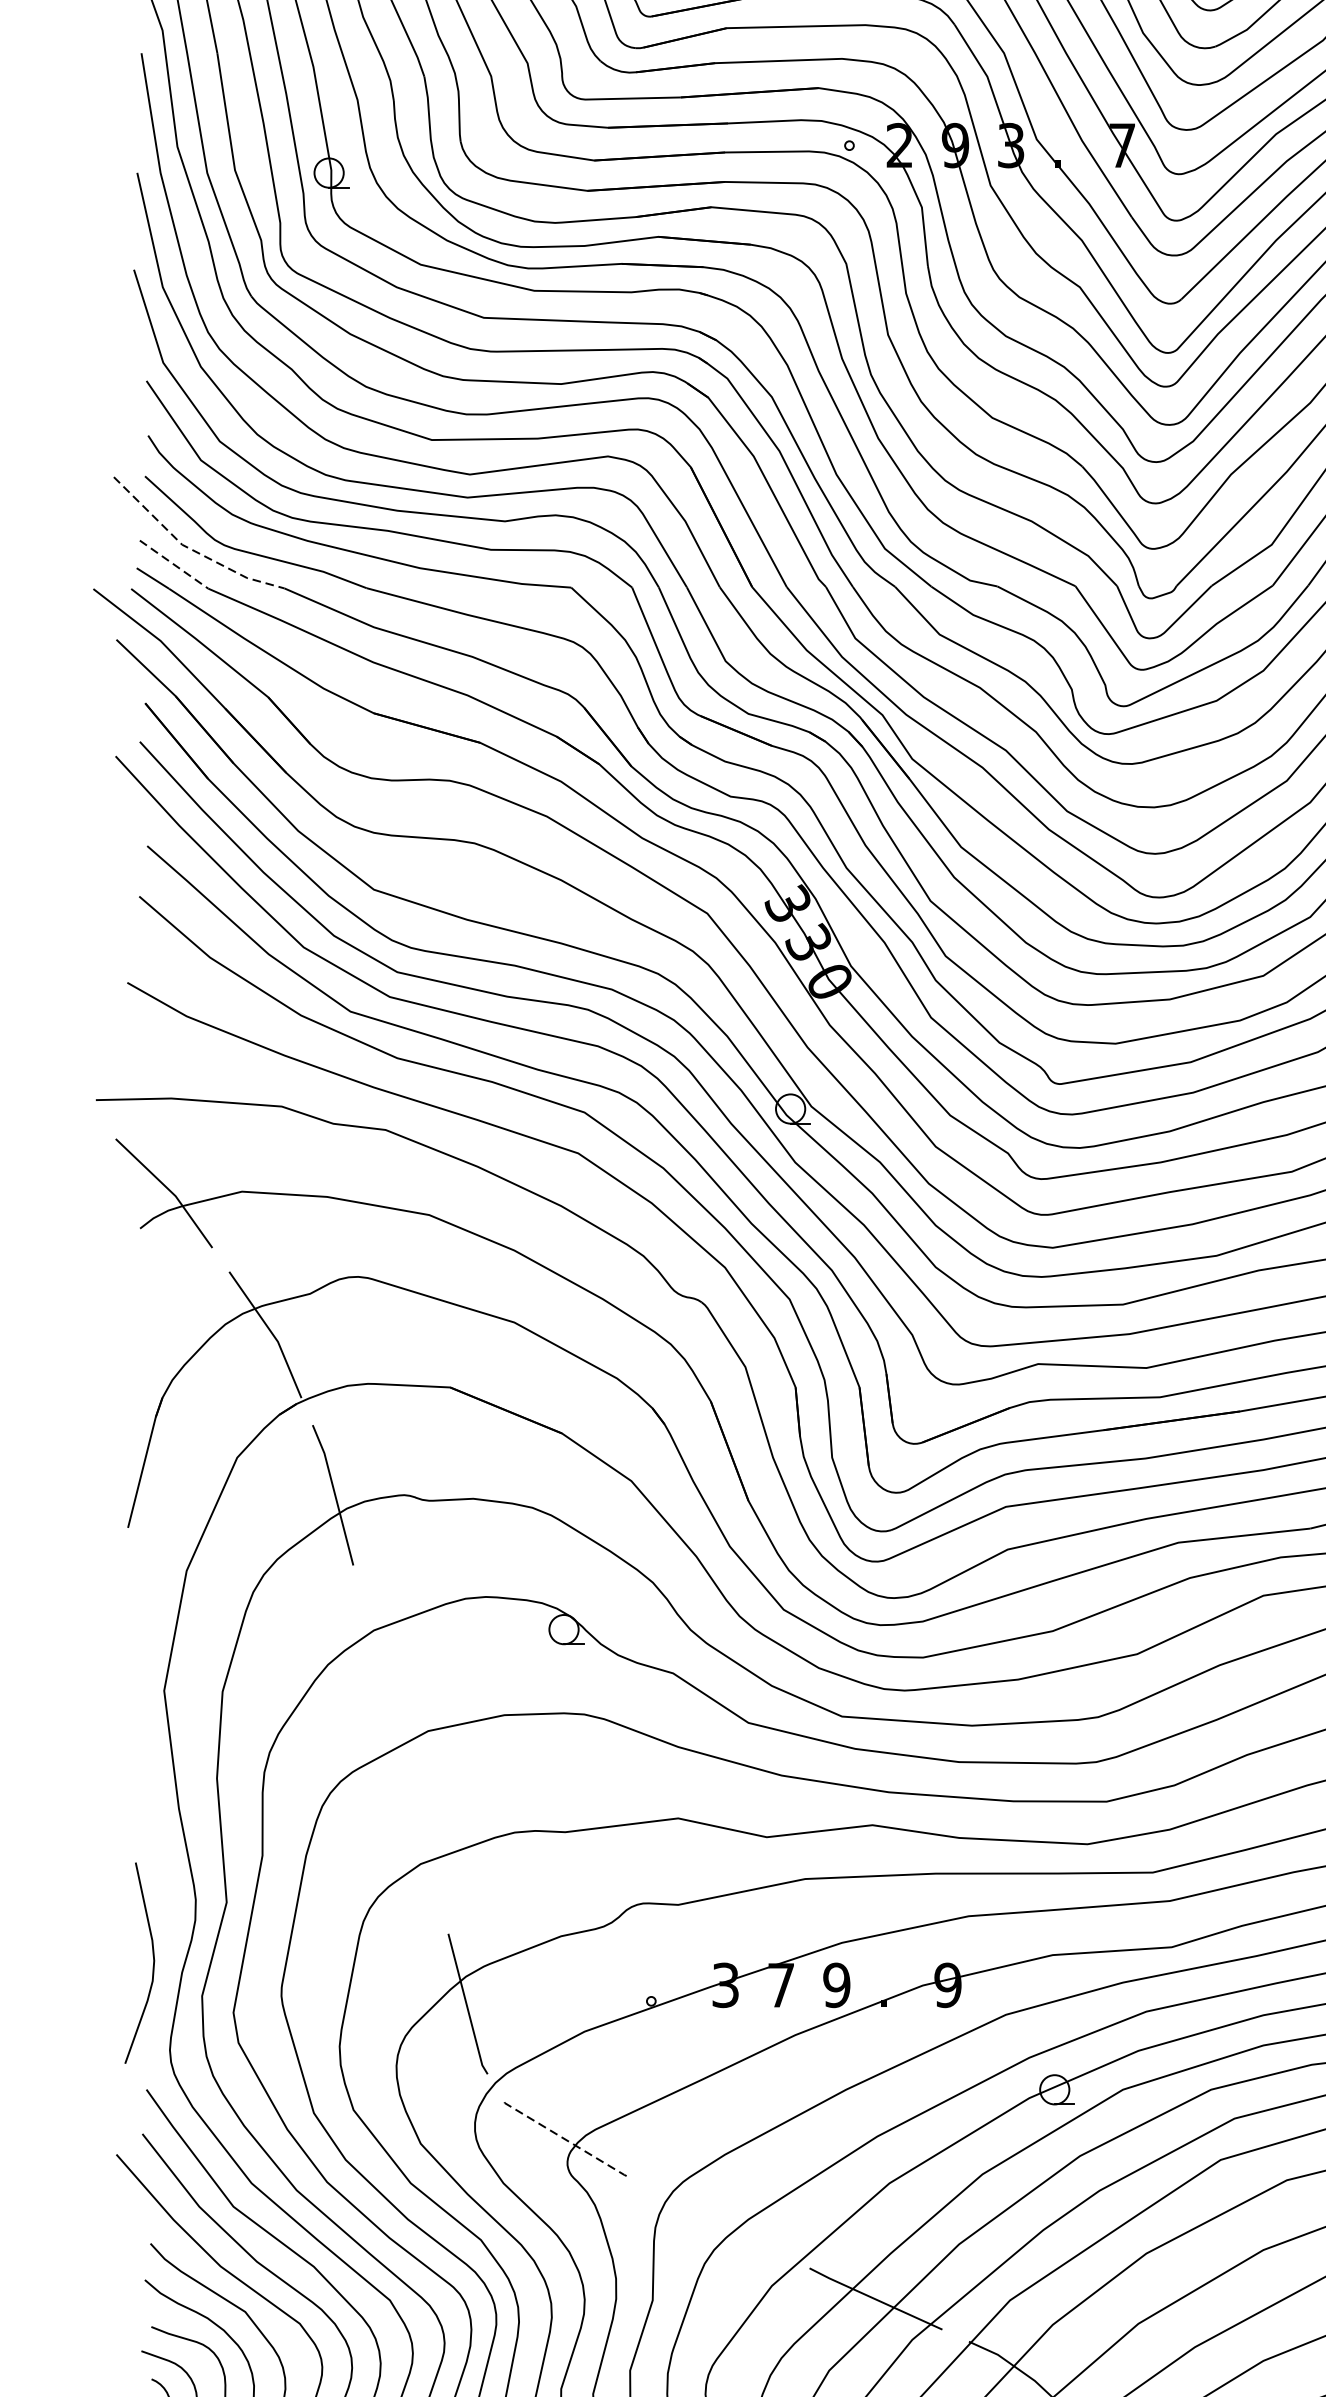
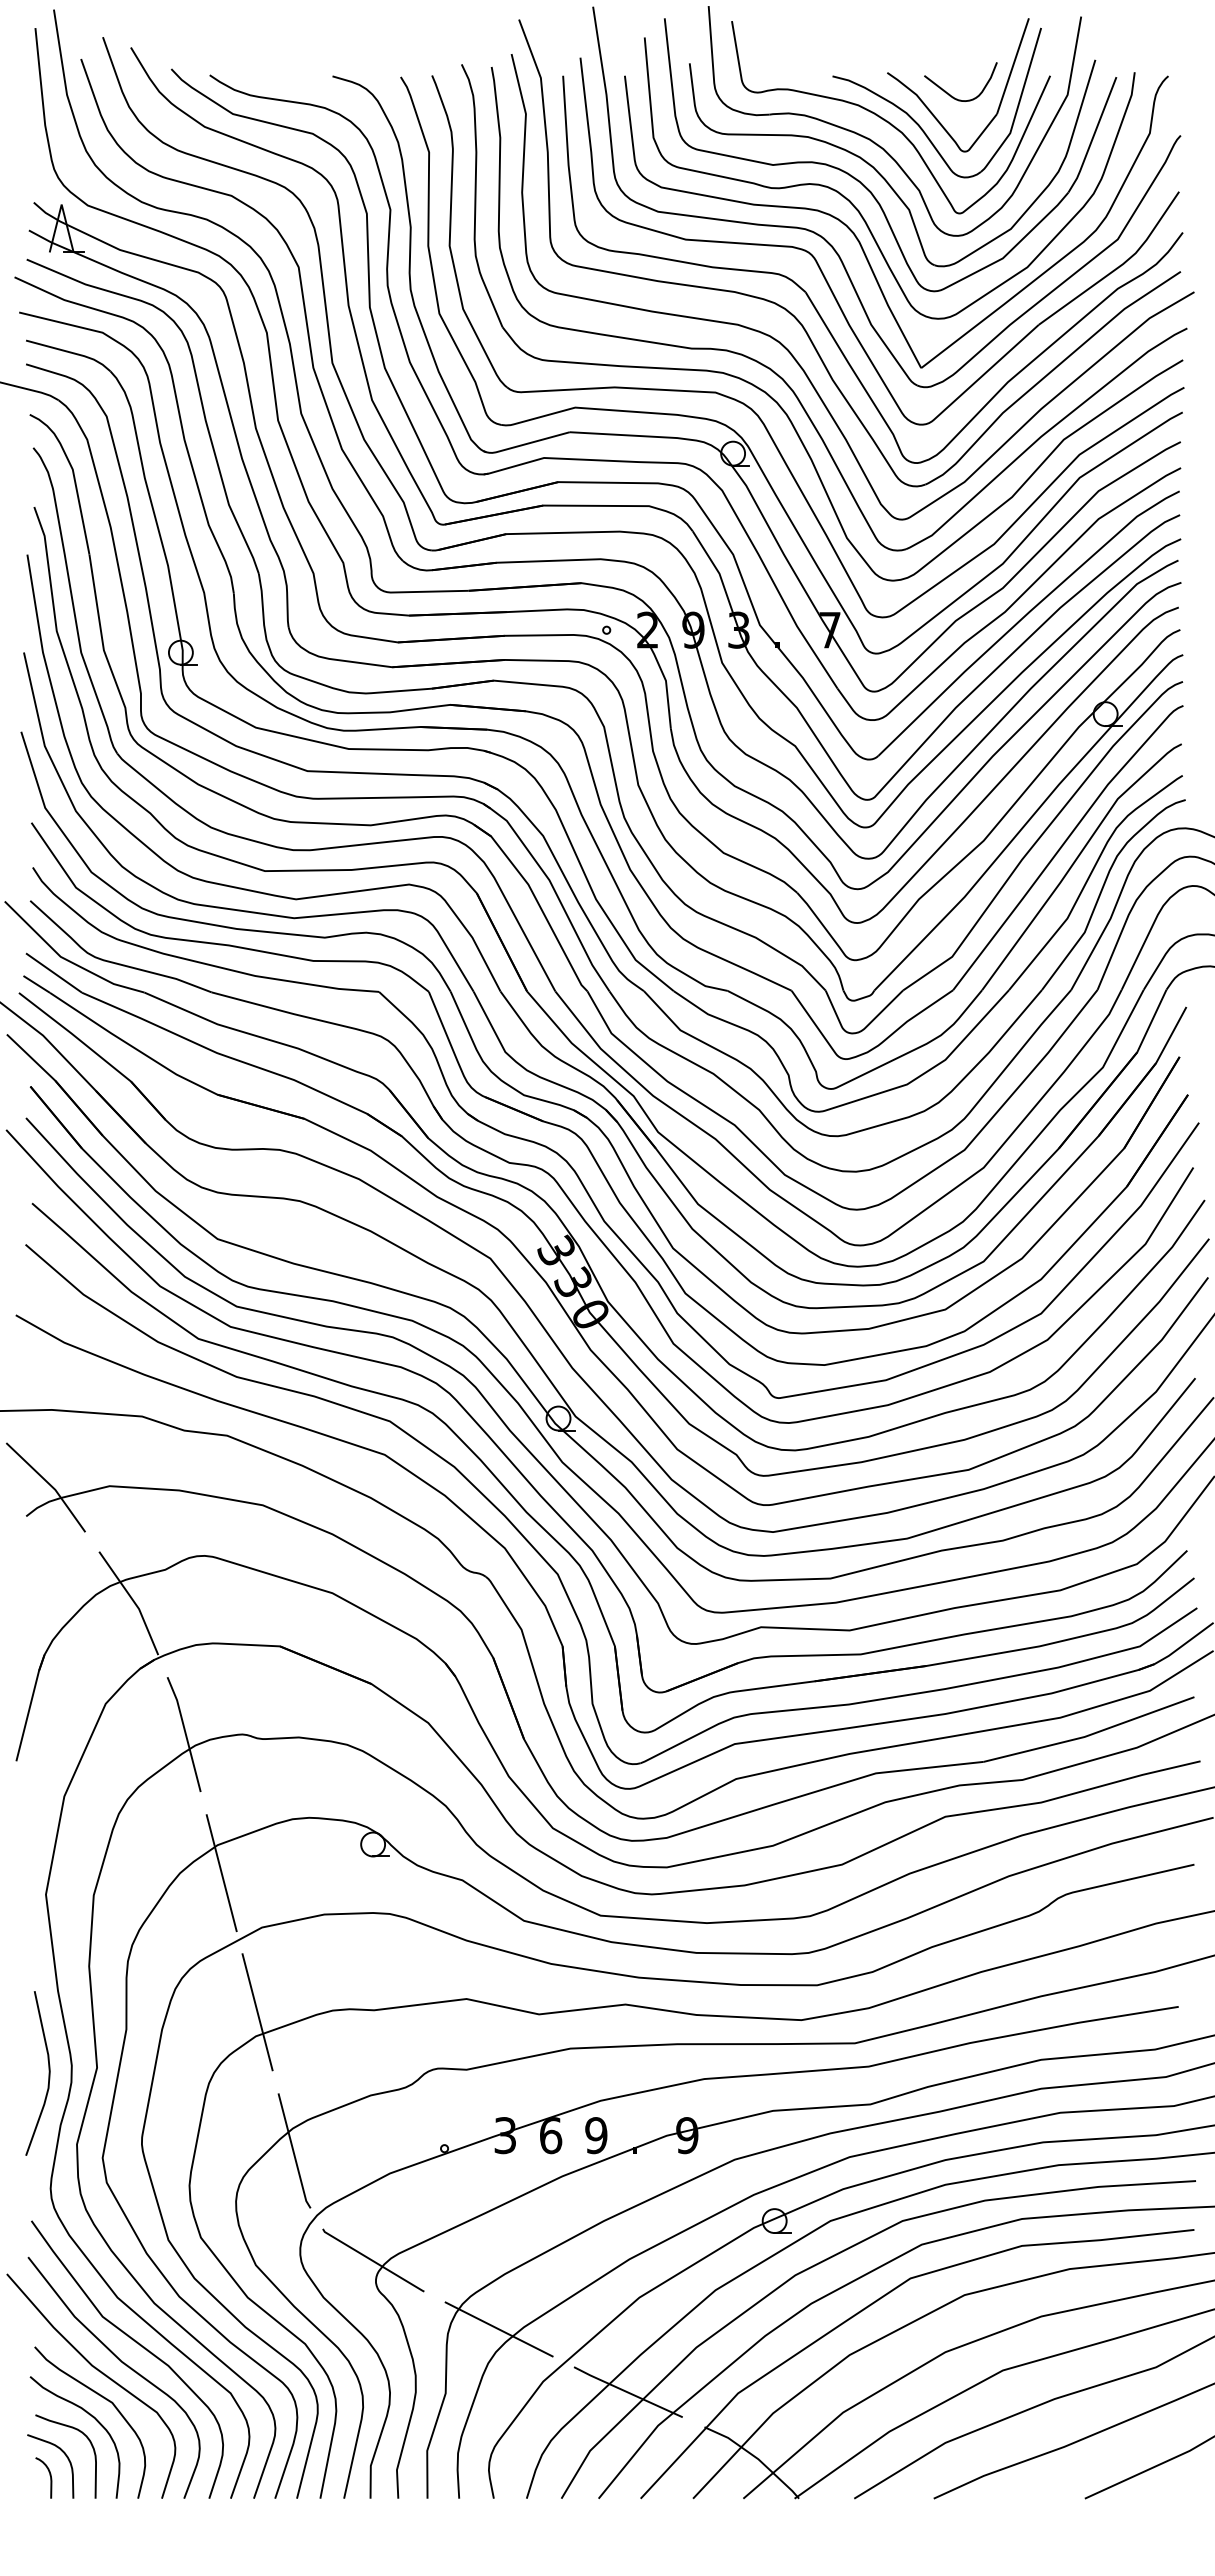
line: (189, 549) -> (66, 960), dashed -> solid
line: (174, 565) -> (54, 973), dashed -> solid
line: (378, 1665) -> (221, 1873), added
line: (422, 1834) -> (257, 2012), added
curve: (152, 1963) -> (48, 2073), moved
text: (782, 1985) -> (551, 2135), 7 -> 6
line: (563, 2137) -> (372, 2260), dashed -> solid
line: (717, 2222) -> (498, 2329), added

